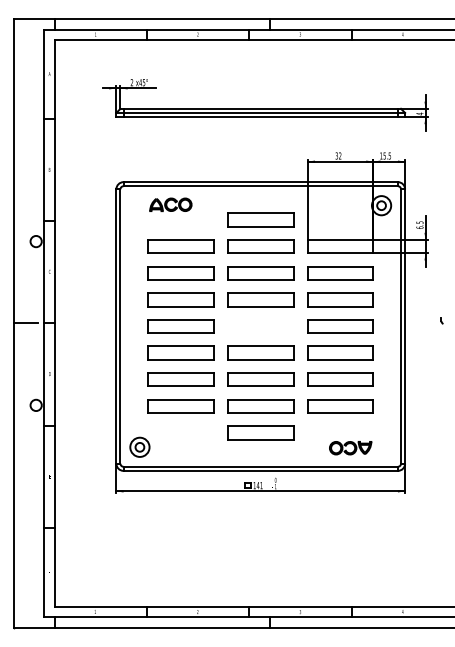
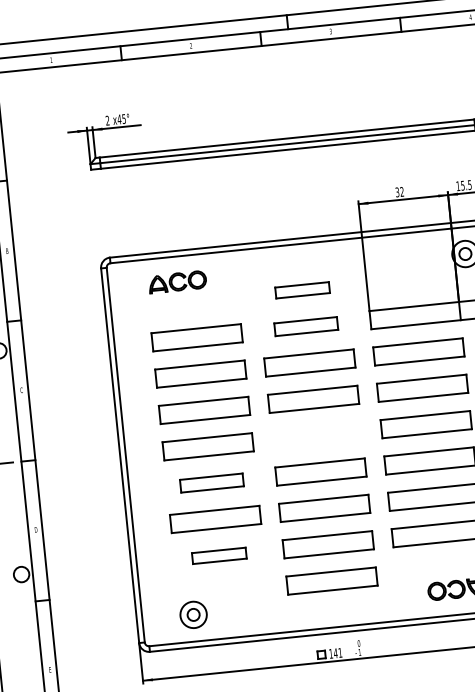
part: (260, 219) -> (302, 289), size x0.6
part: (260, 246) -> (305, 326), size x0.7
part: (180, 352) -> (211, 482), size x0.7
part: (180, 406) -> (218, 556), size x0.6
part: (139, 446) -> (192, 613), moved

